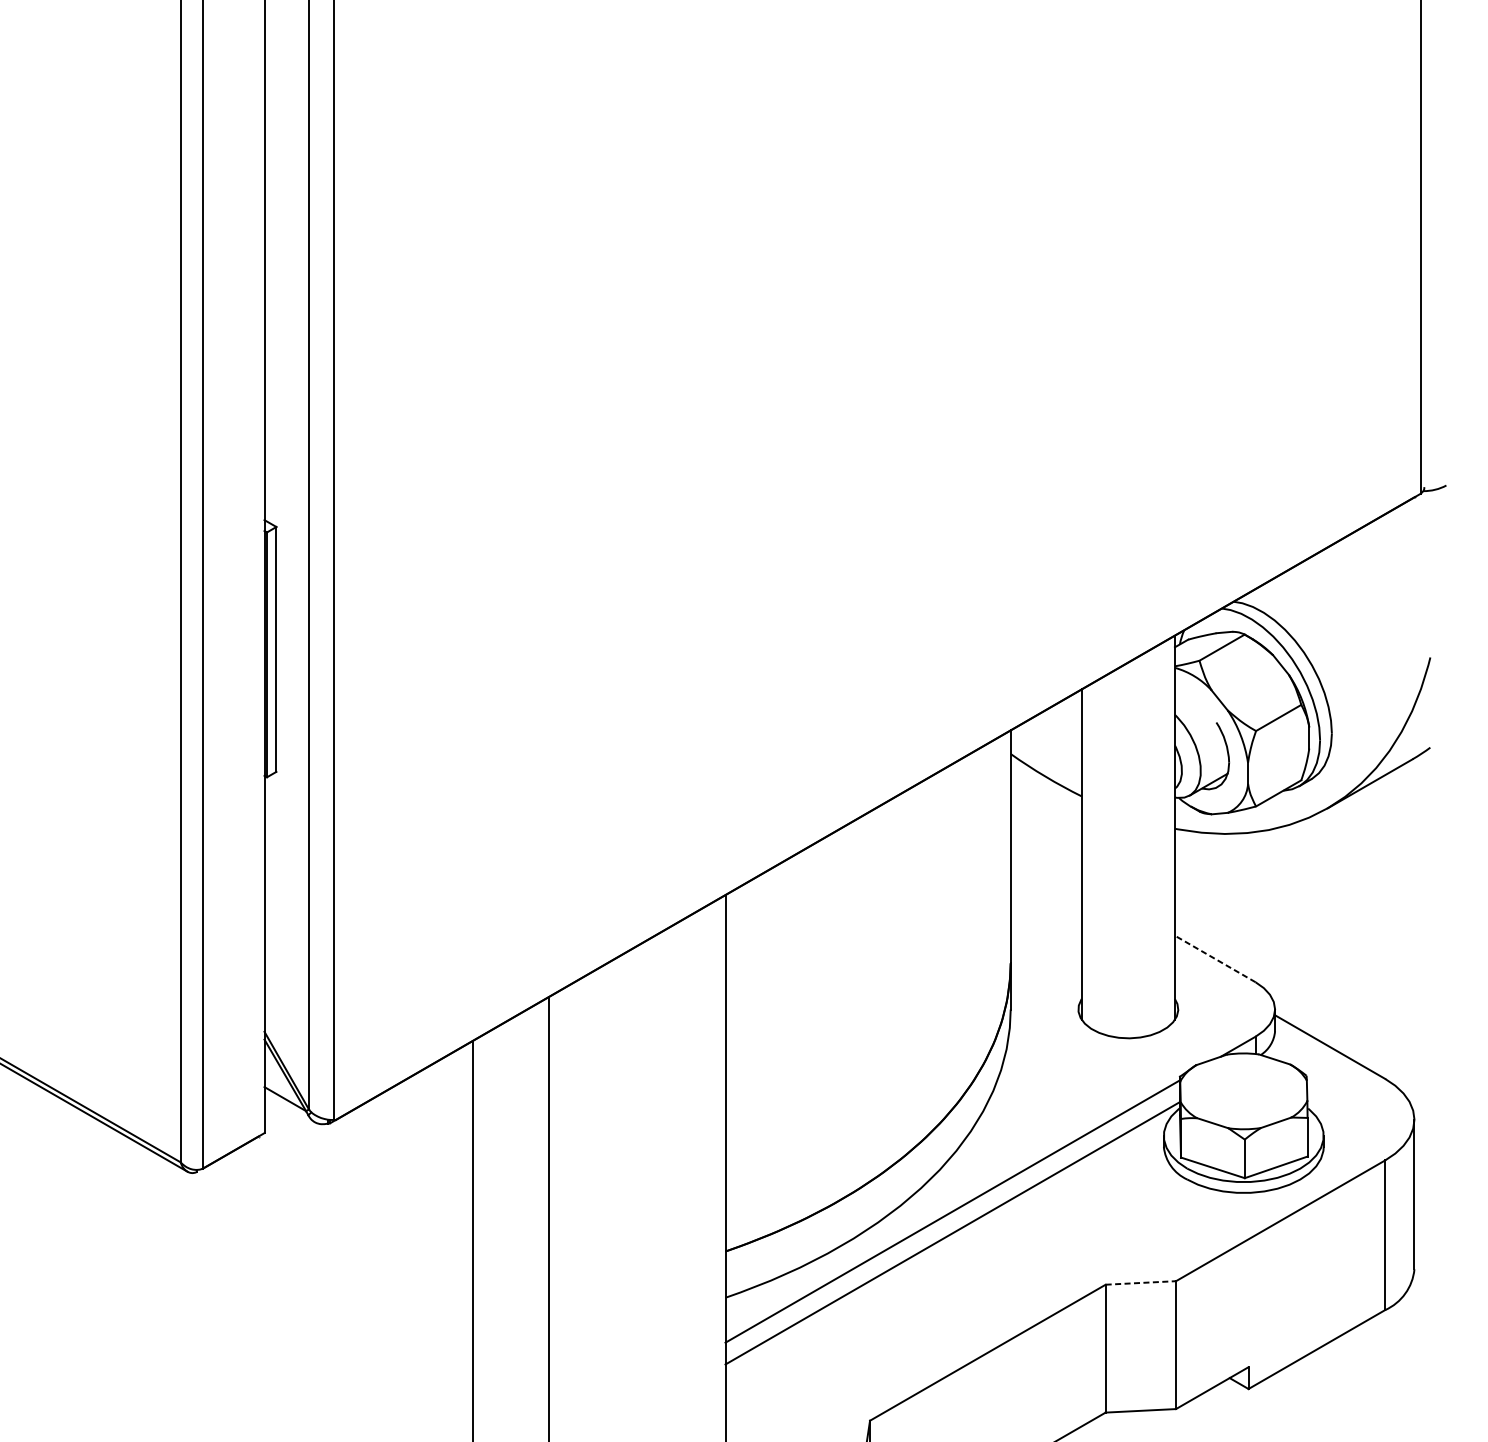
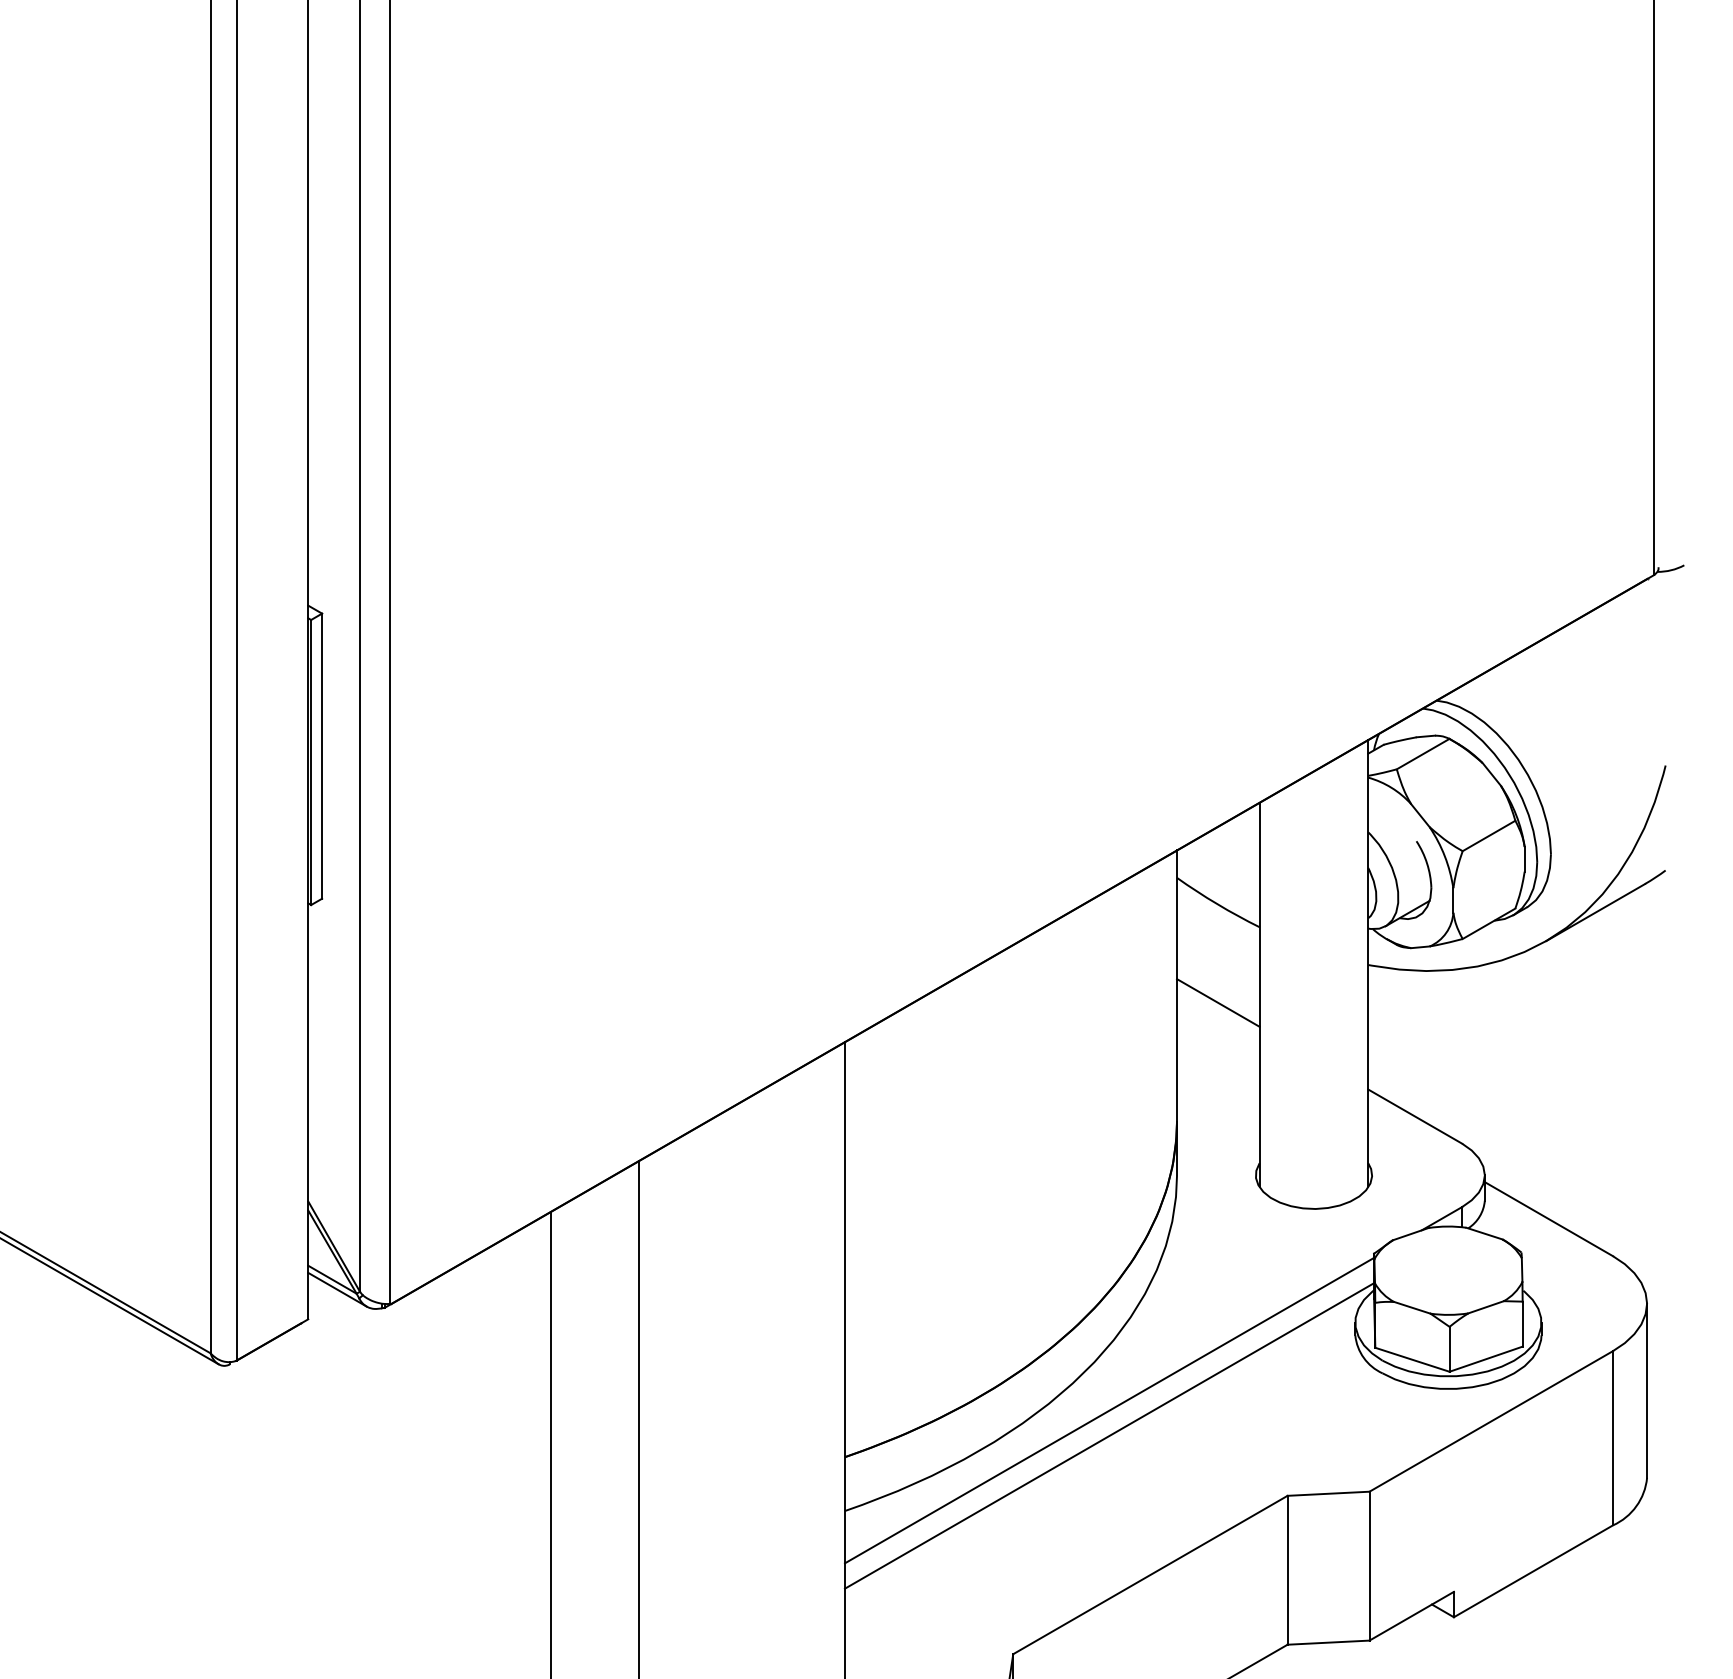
line: (1046, 861) -> (1218, 1002), added
line: (1214, 958) -> (1414, 1116), dashed -> solid
line: (289, 1107) -> (337, 1289), added
line: (1141, 1282) -> (1329, 1493), dashed -> solid

